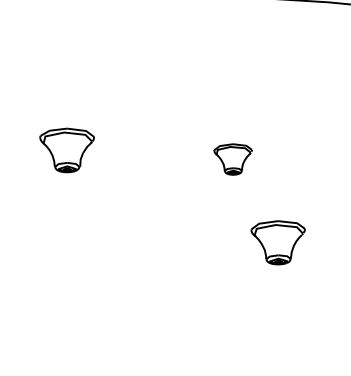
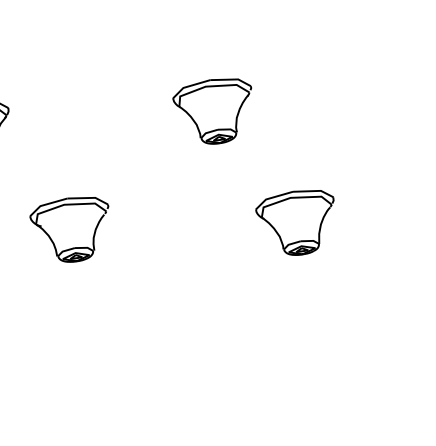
part: (232, 159) -> (213, 111), size x1.43
part: (124, 224) -> (70, 228), added

